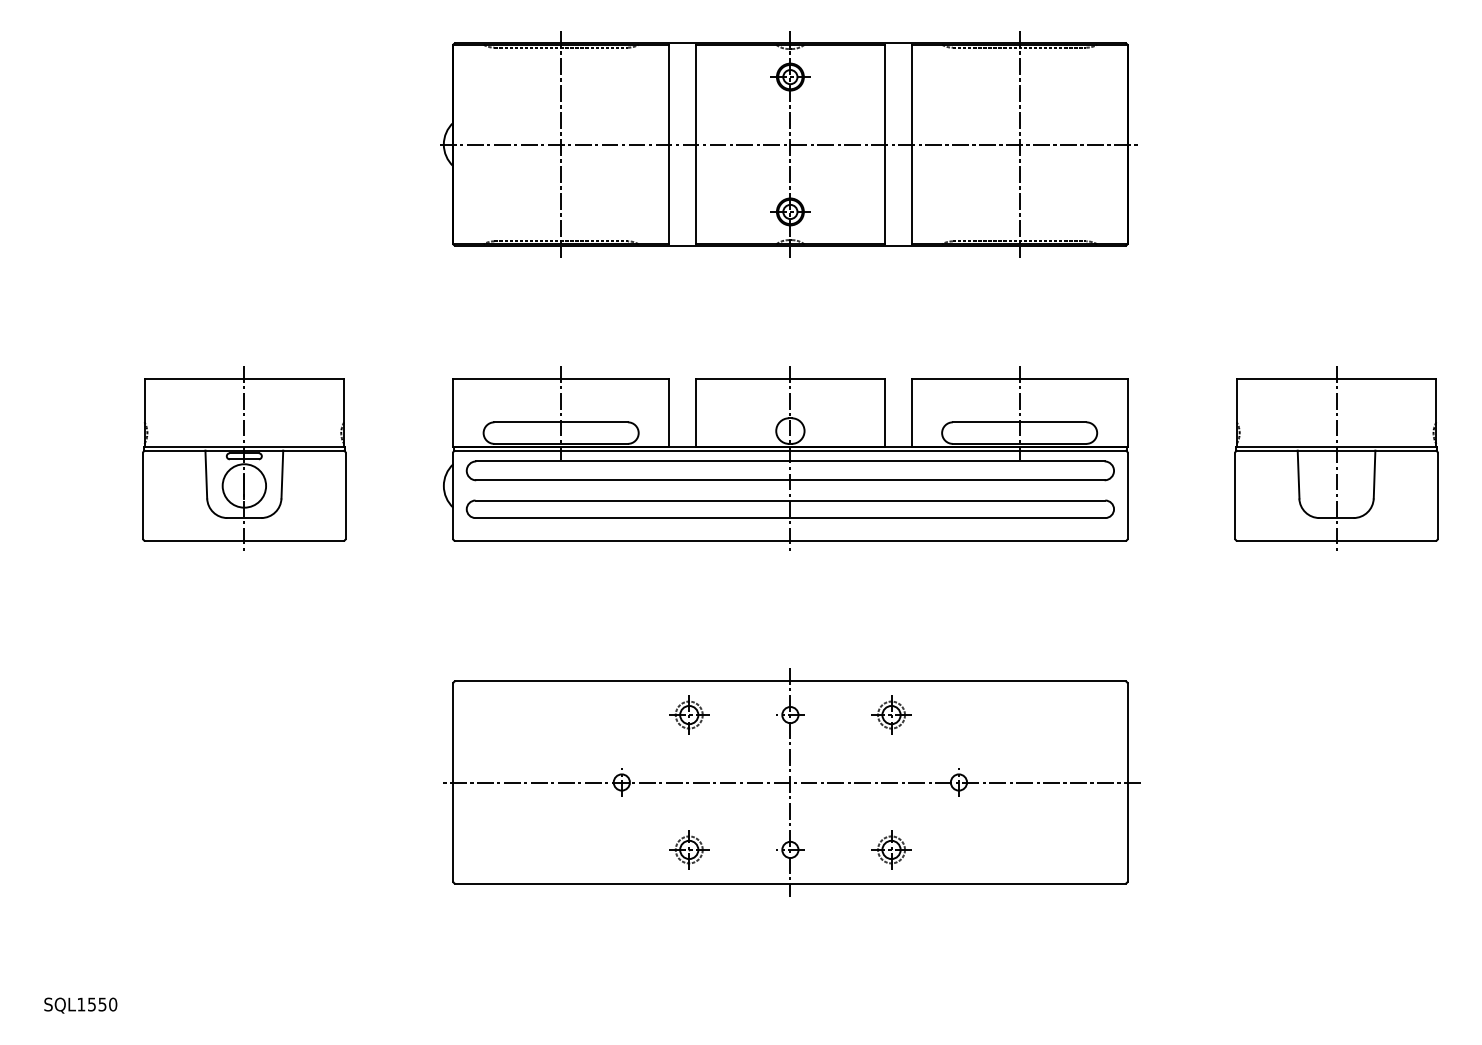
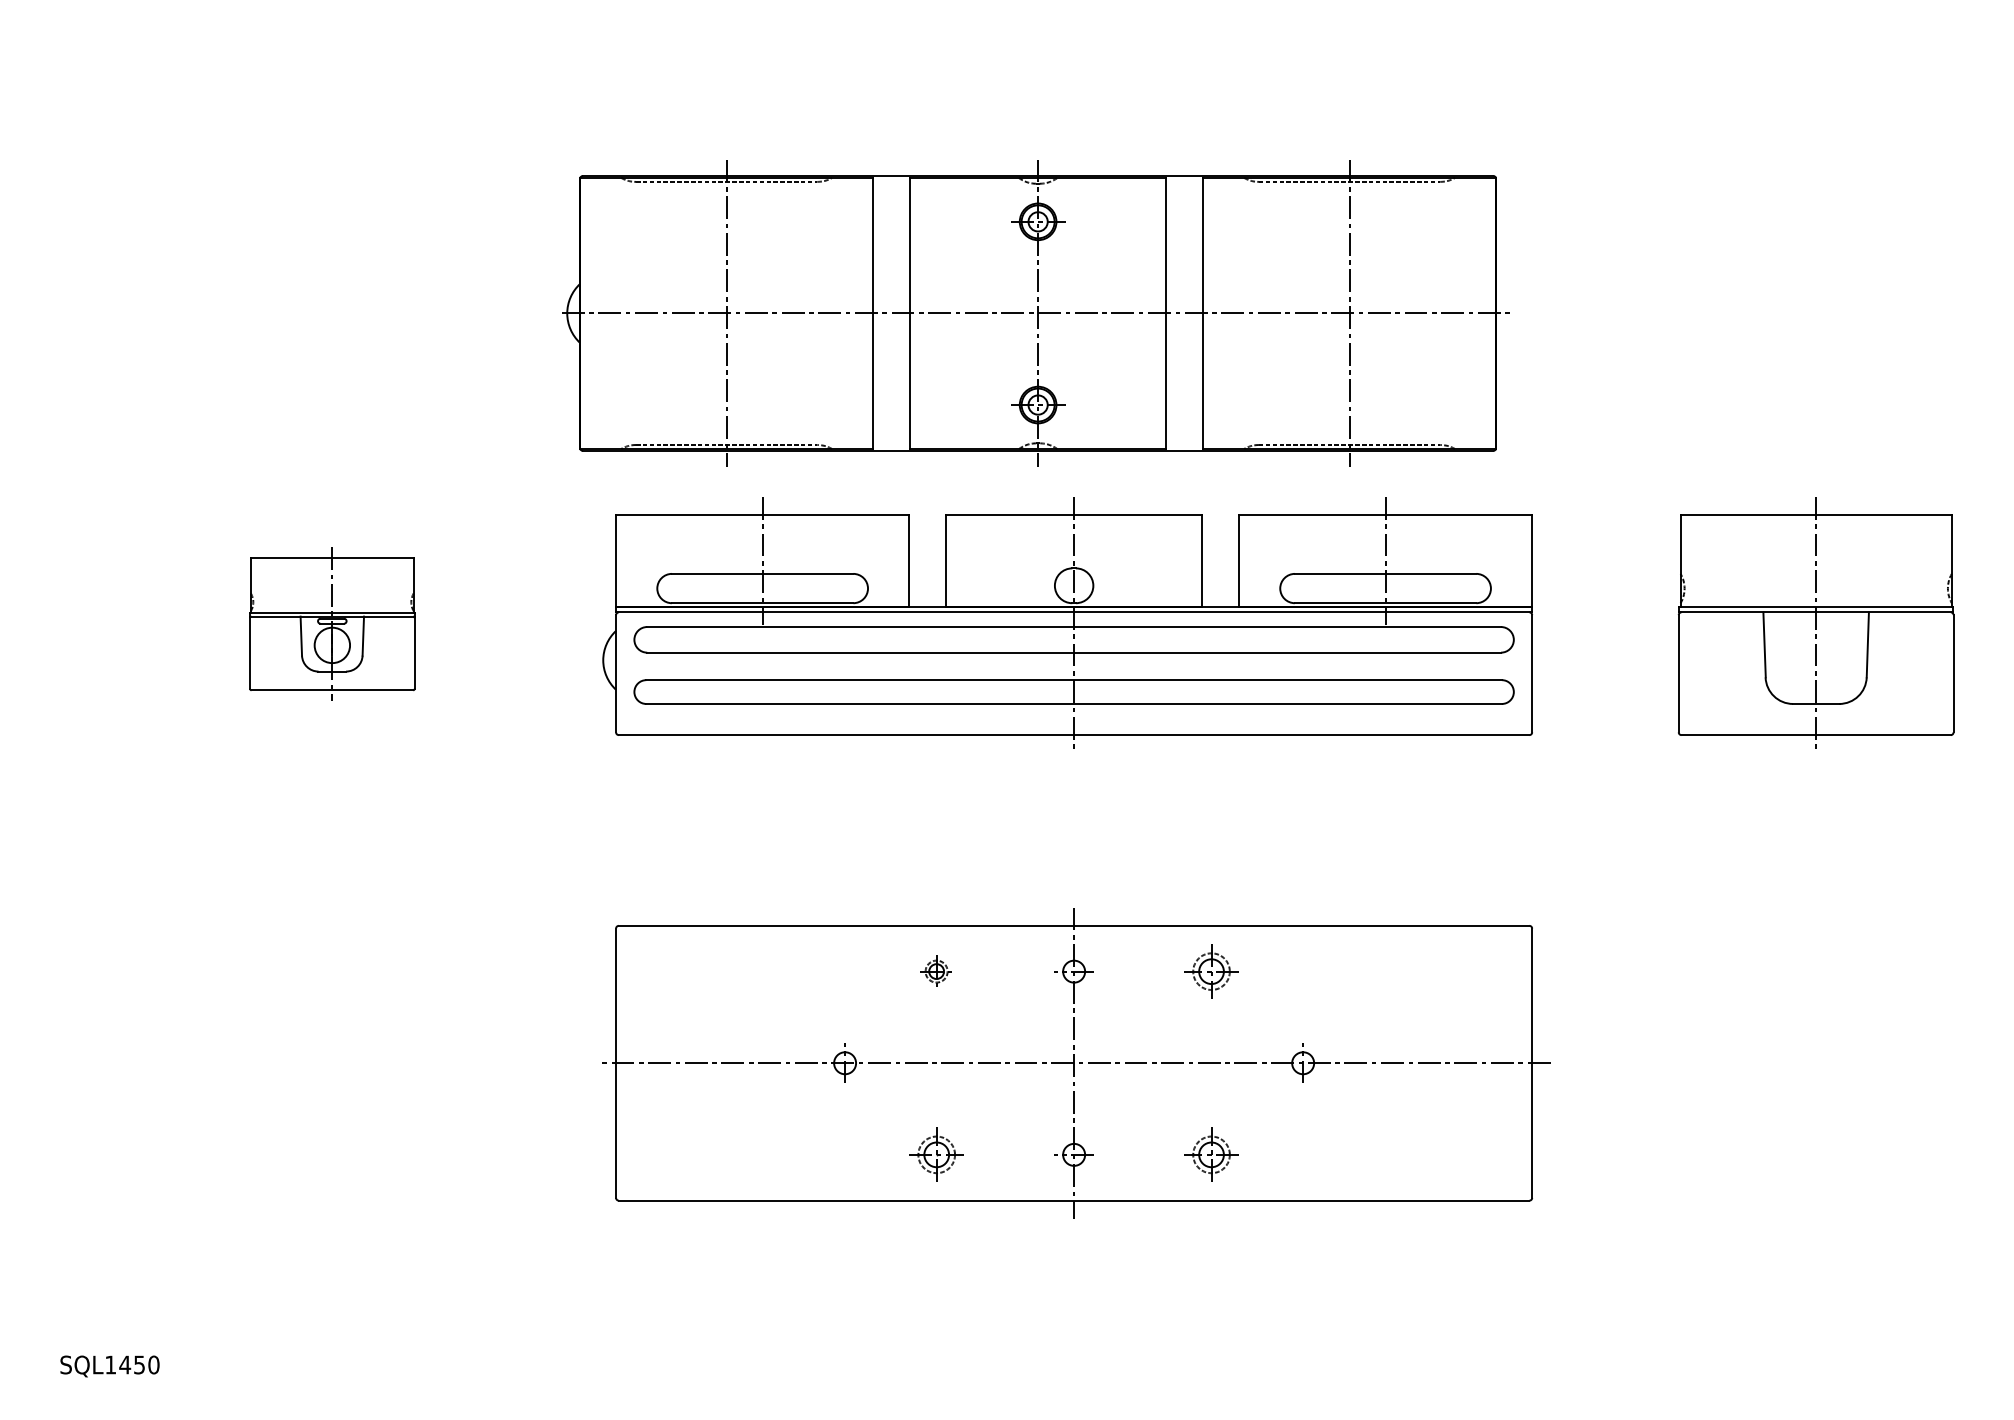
part: (788, 144) -> (1035, 313), moved
part: (244, 458) -> (332, 622), size x0.6
part: (689, 714) -> (936, 971), size x0.6
text: (92, 1004) -> (125, 1364), SQL1550 -> SQL1450

